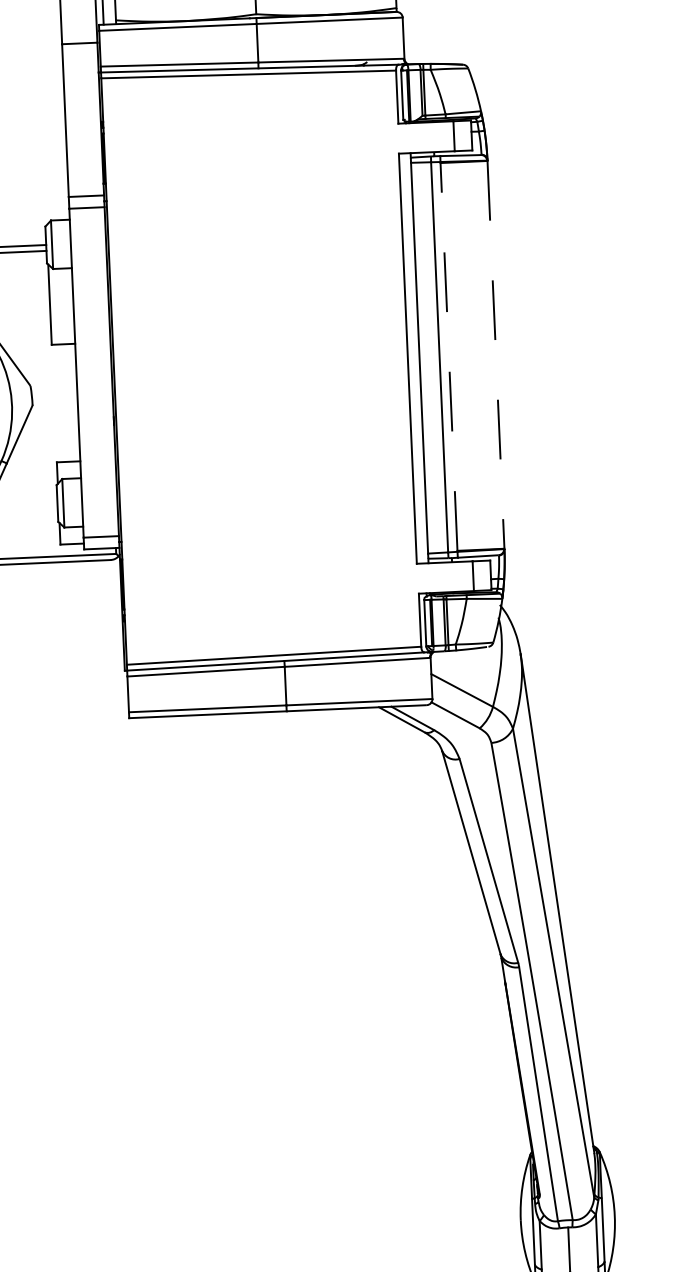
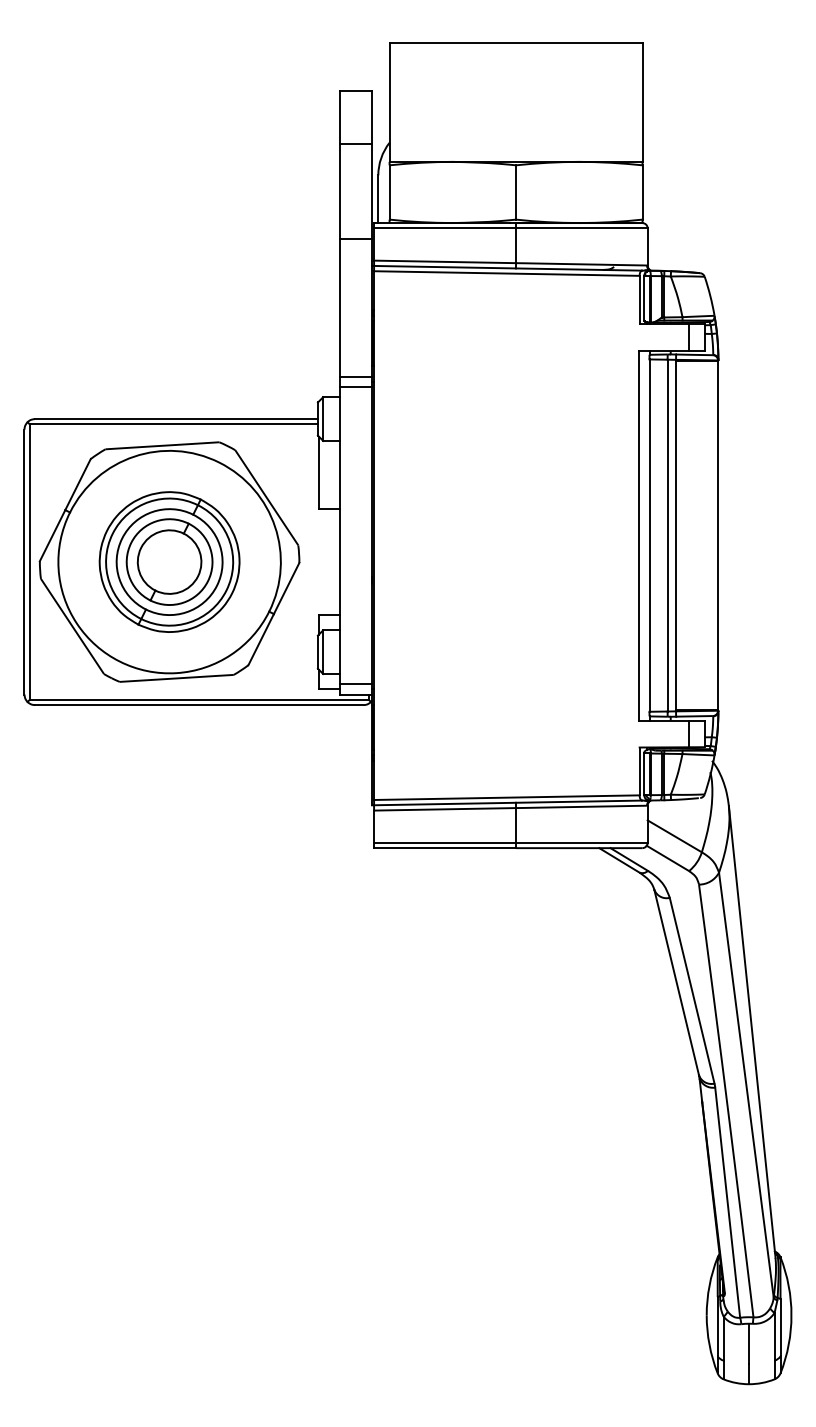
line: (496, 354) -> (718, 535), dashed -> solid
line: (449, 356) -> (676, 535), dashed -> solid

